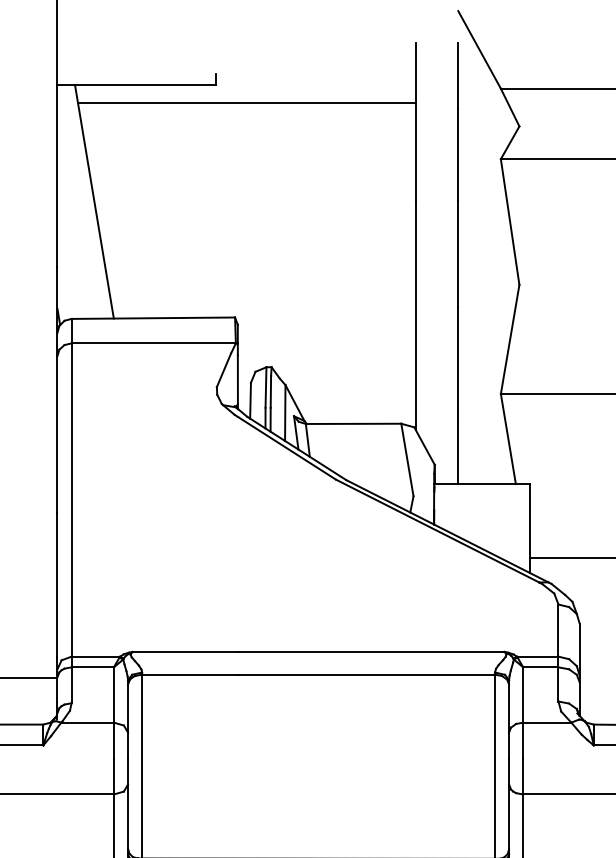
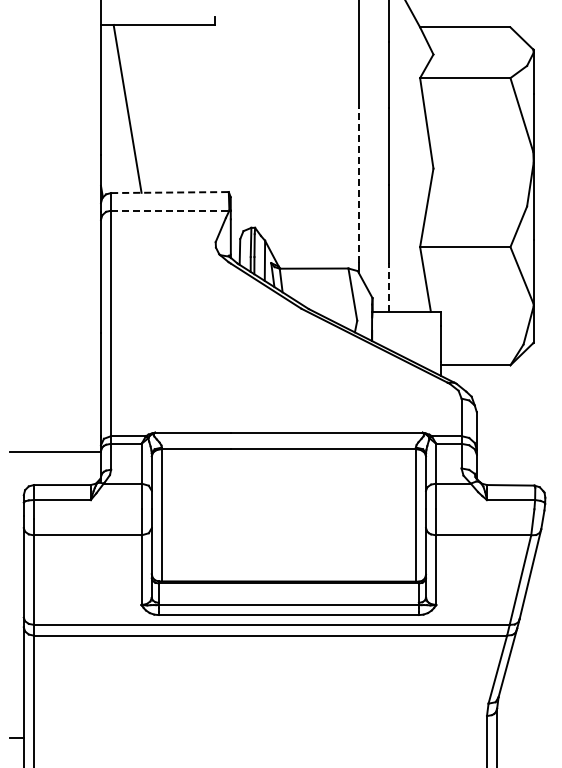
line: (245, 102) -> (236, 37), removed
line: (415, 307) -> (358, 184), solid -> dashed
line: (152, 318) -> (169, 192), solid -> dashed
line: (154, 343) -> (170, 210), solid -> dashed
line: (458, 450) -> (389, 287), solid -> dashed

